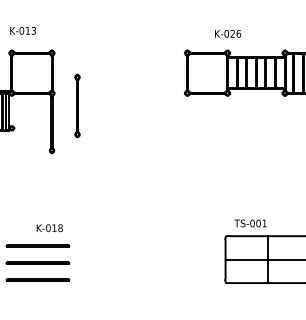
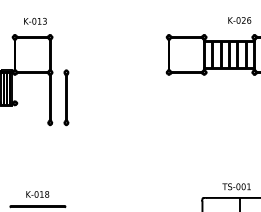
text: (23, 30) -> (35, 21), moved
text: (228, 33) -> (240, 20), moved
part: (77, 105) -> (66, 97), moved
text: (250, 223) -> (236, 186), moved
text: (49, 228) -> (37, 194), moved

